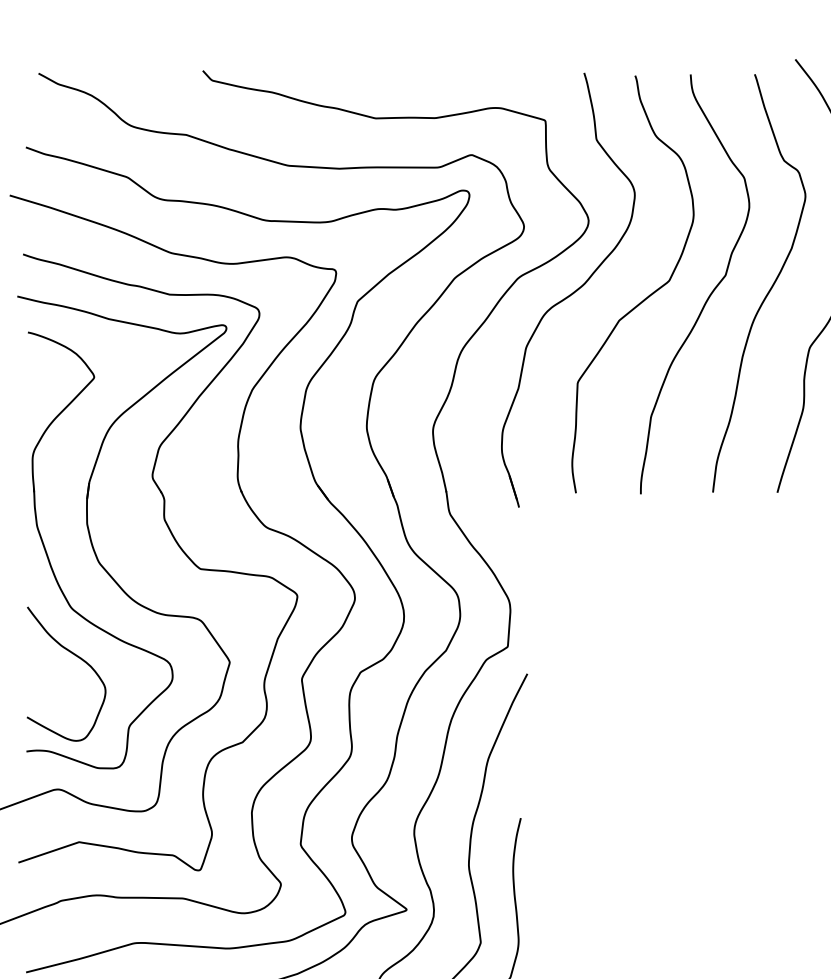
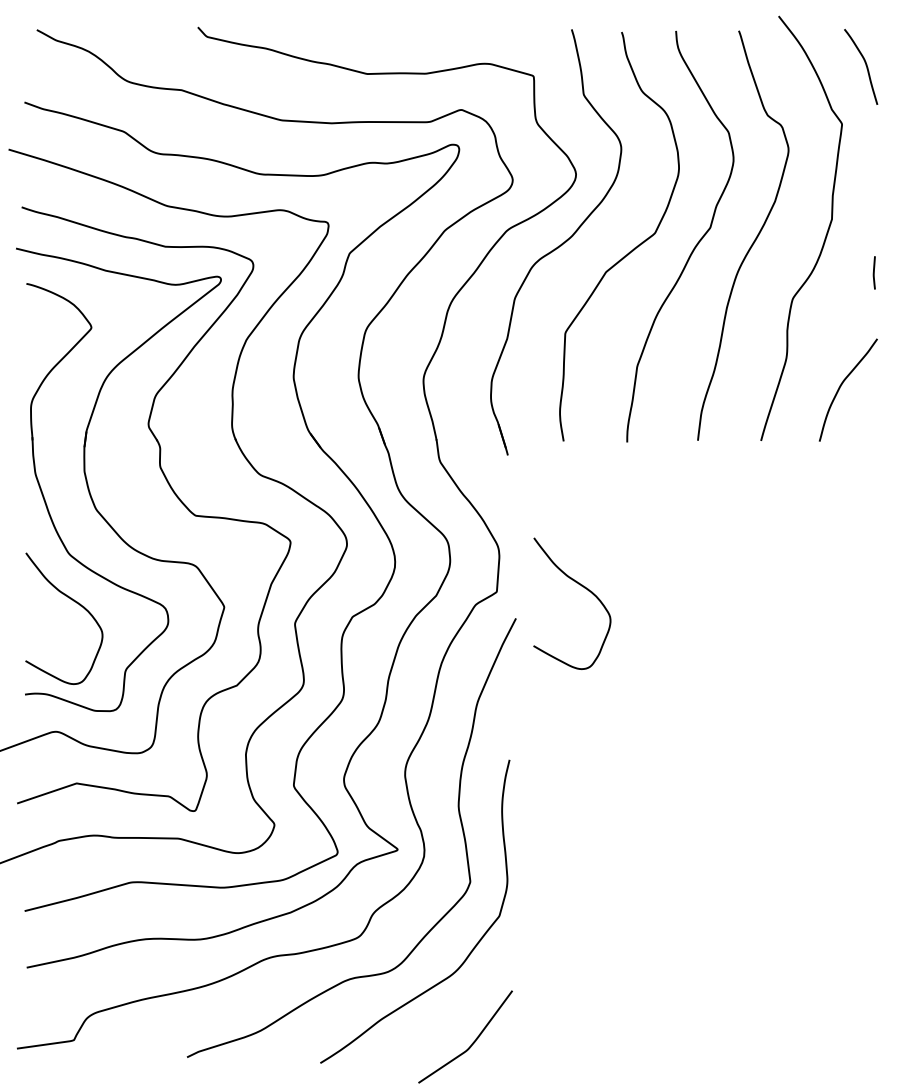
curve: (597, 643) -> (584, 588), added

